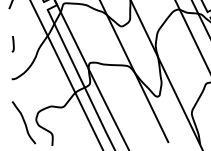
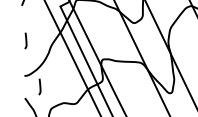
line: (26, 90) -> (39, 87), added

